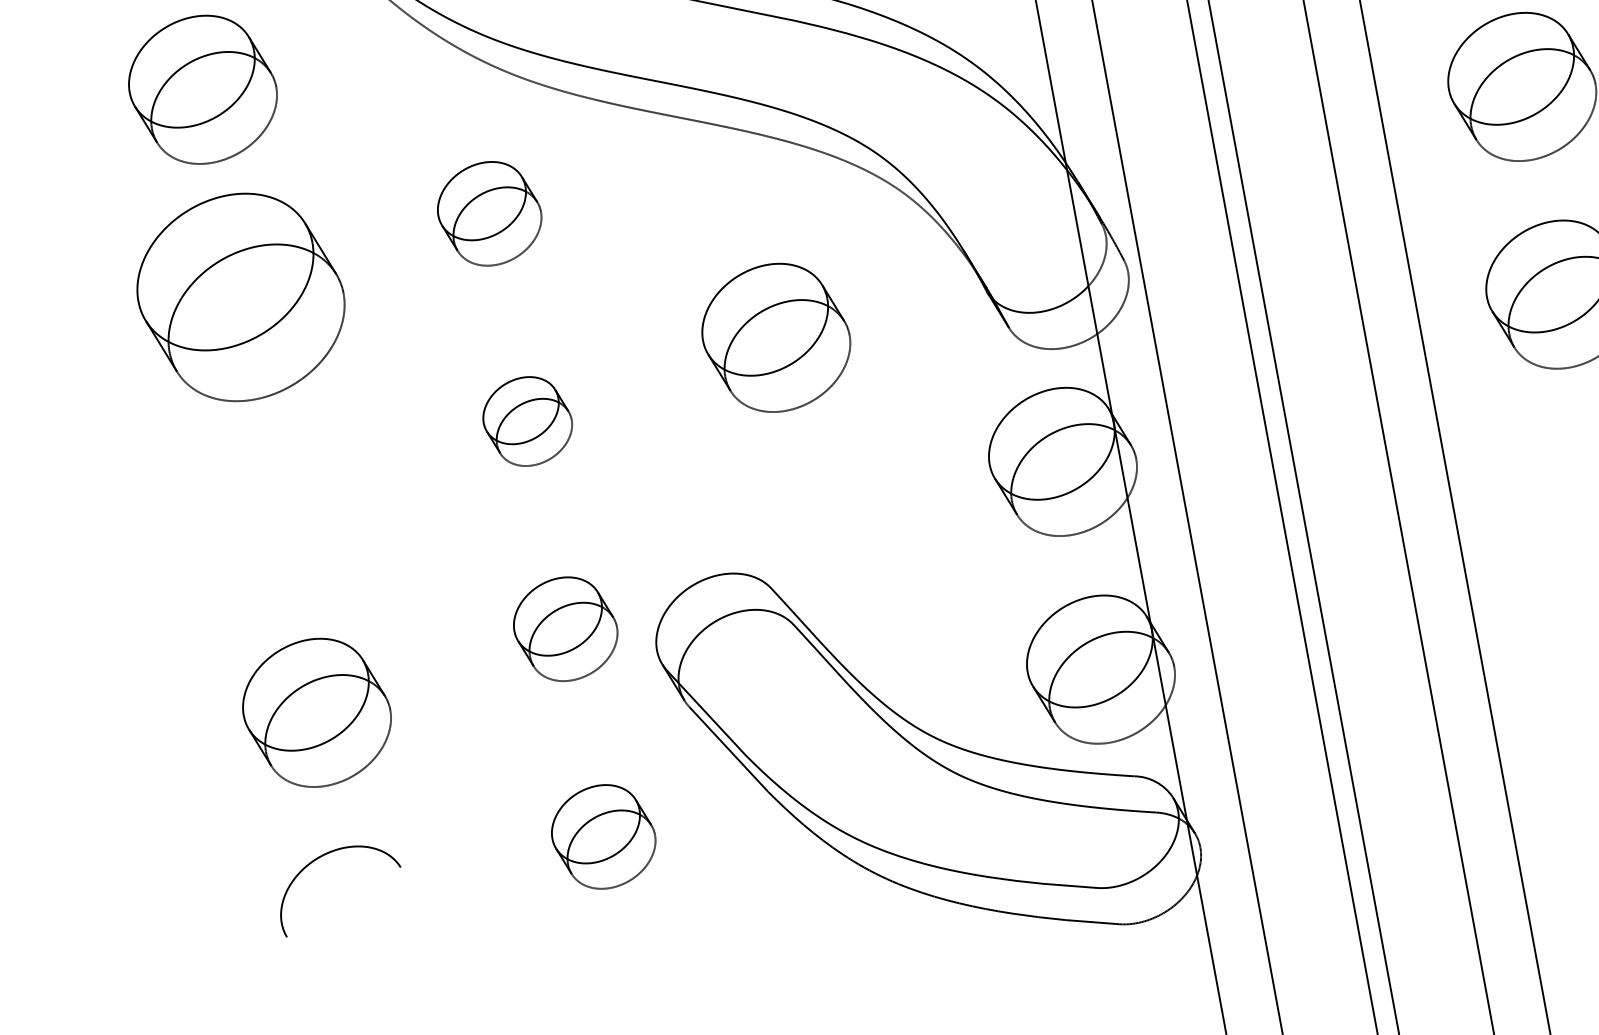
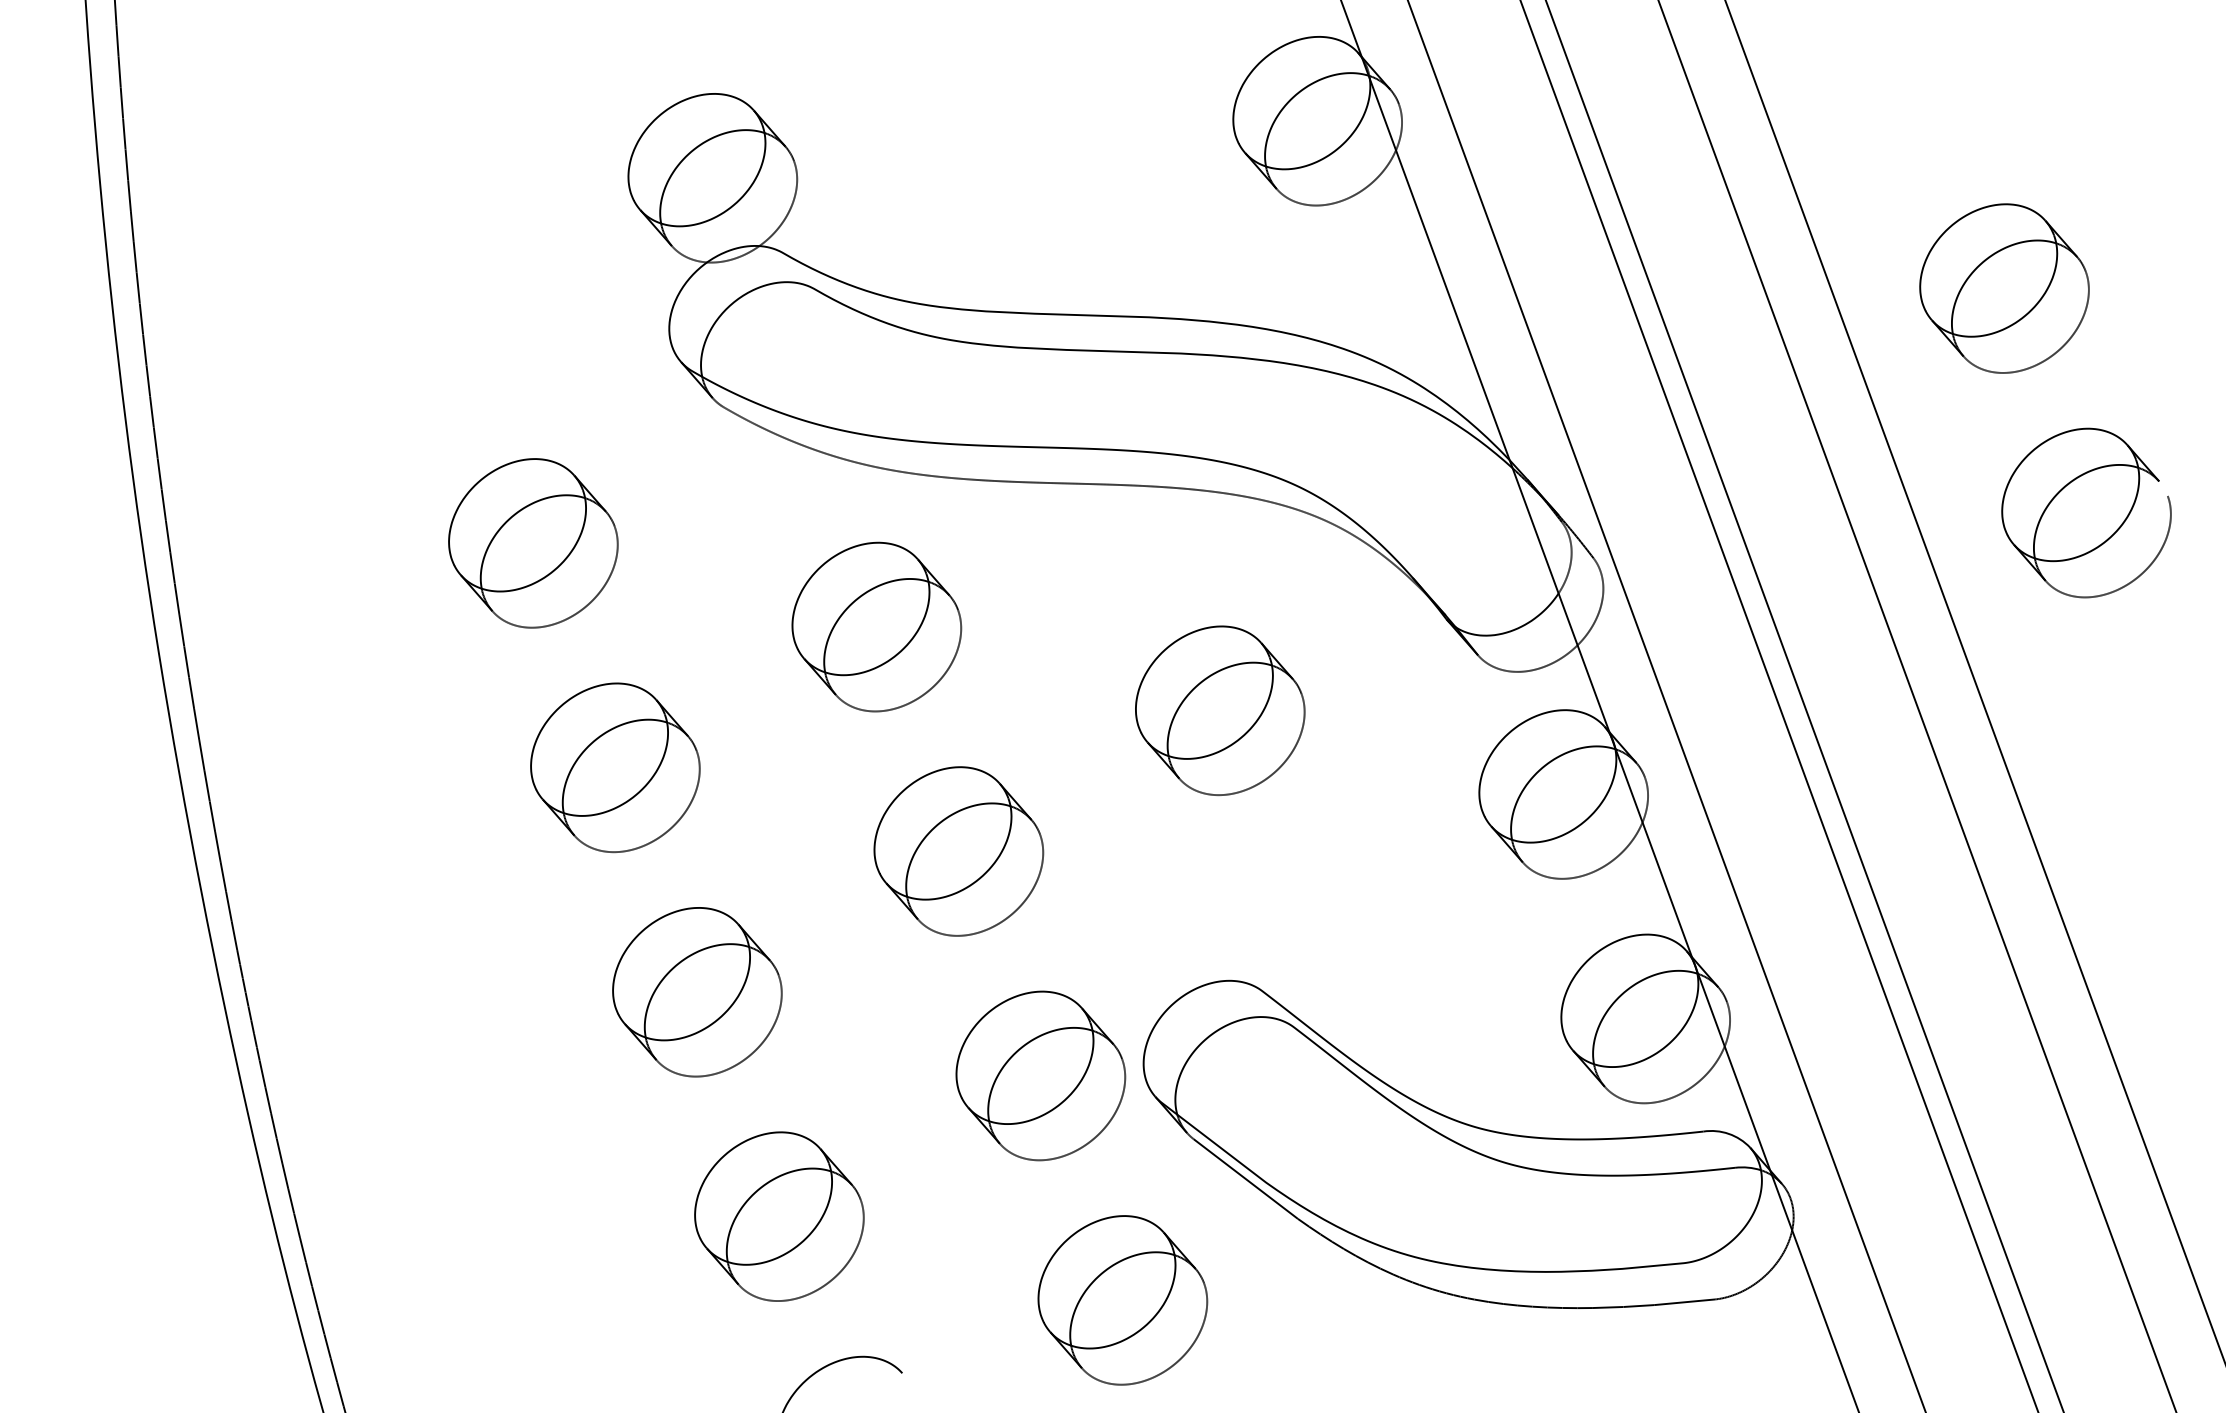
part: (489, 213) -> (876, 626), size x1.43
part: (241, 297) -> (615, 767), size x0.71
part: (527, 421) -> (958, 851), size x1.67
part: (279, 505) -> (697, 992), added
part: (565, 628) -> (1040, 1075), size x1.43
part: (603, 836) -> (1122, 1300), size x1.43

